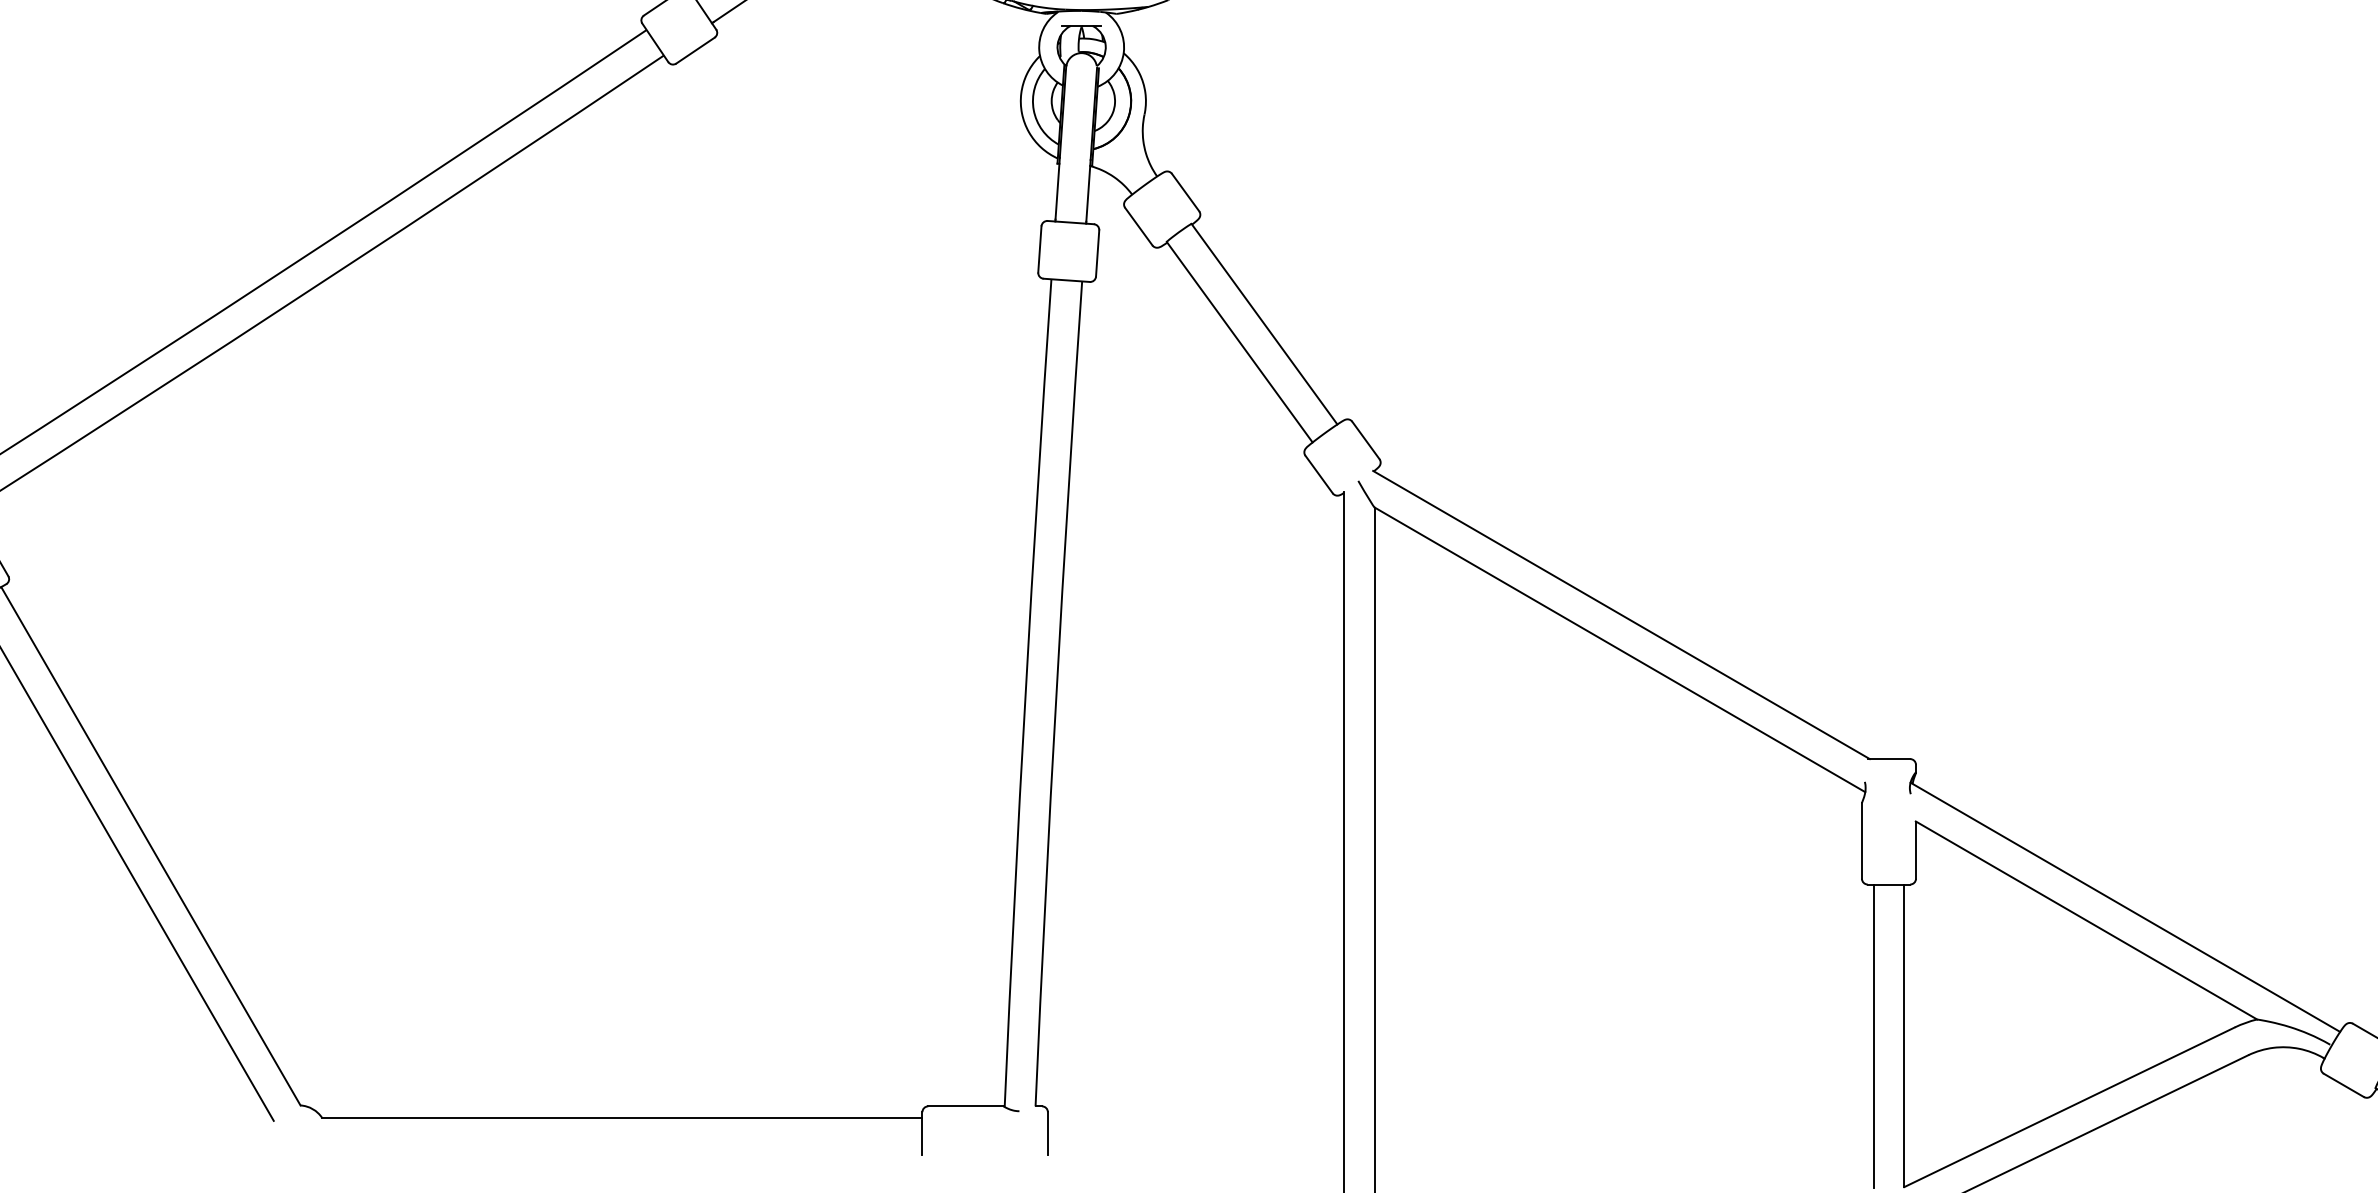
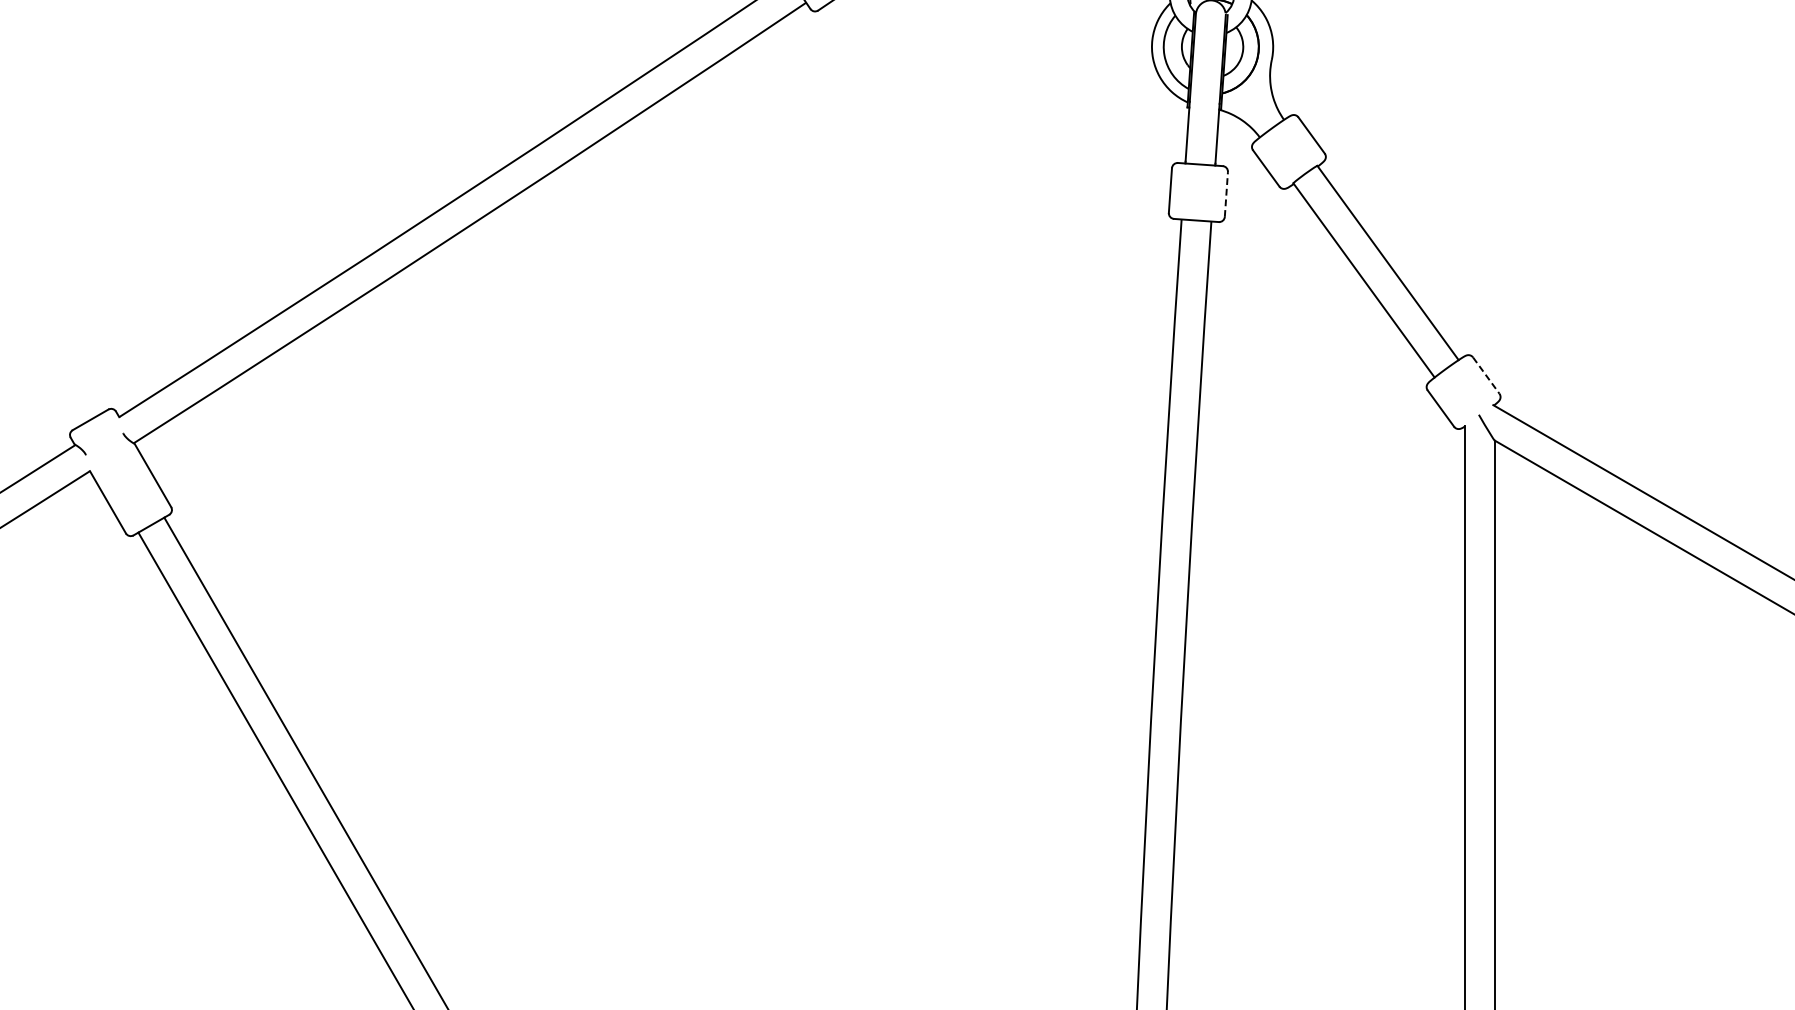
line: (1097, 253) -> (1226, 194), solid -> dashed
line: (1366, 440) -> (1486, 375), solid -> dashed

